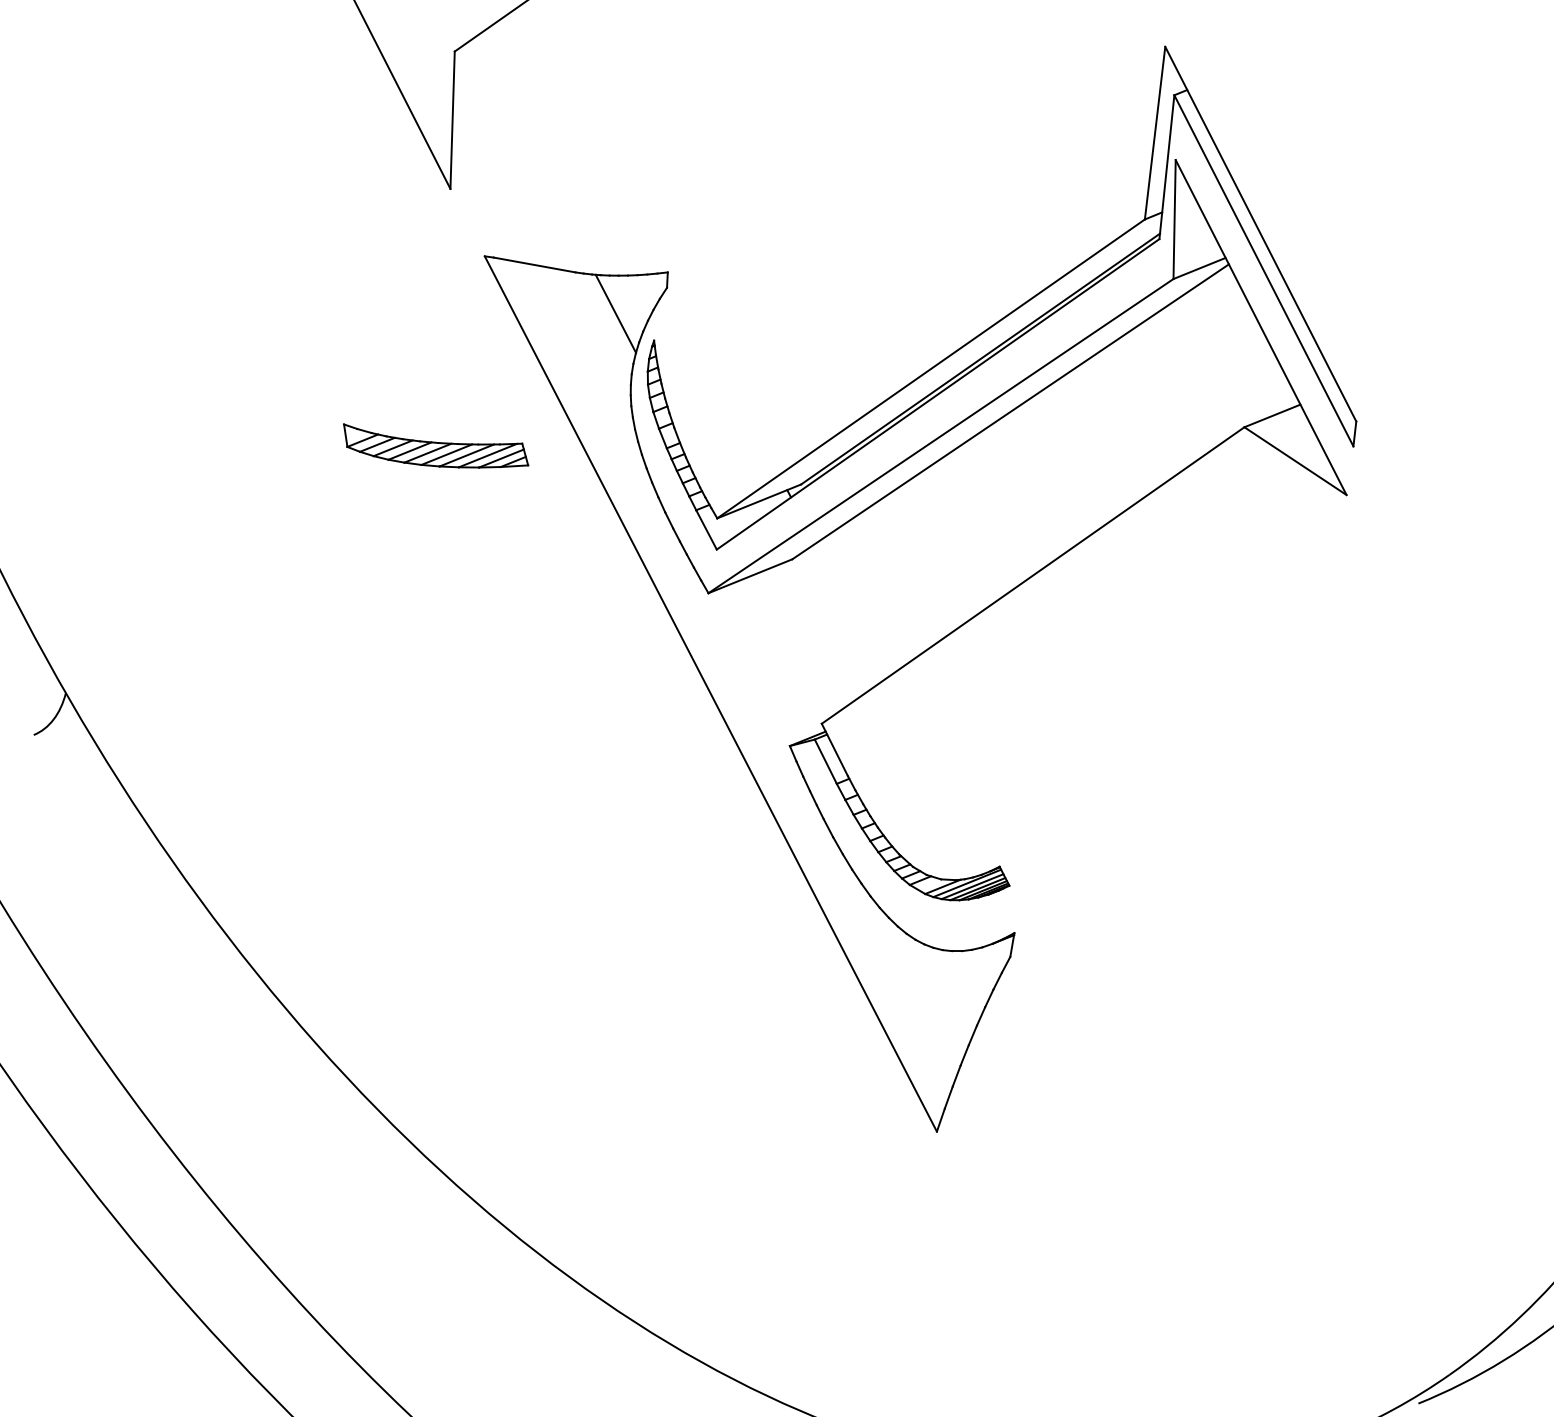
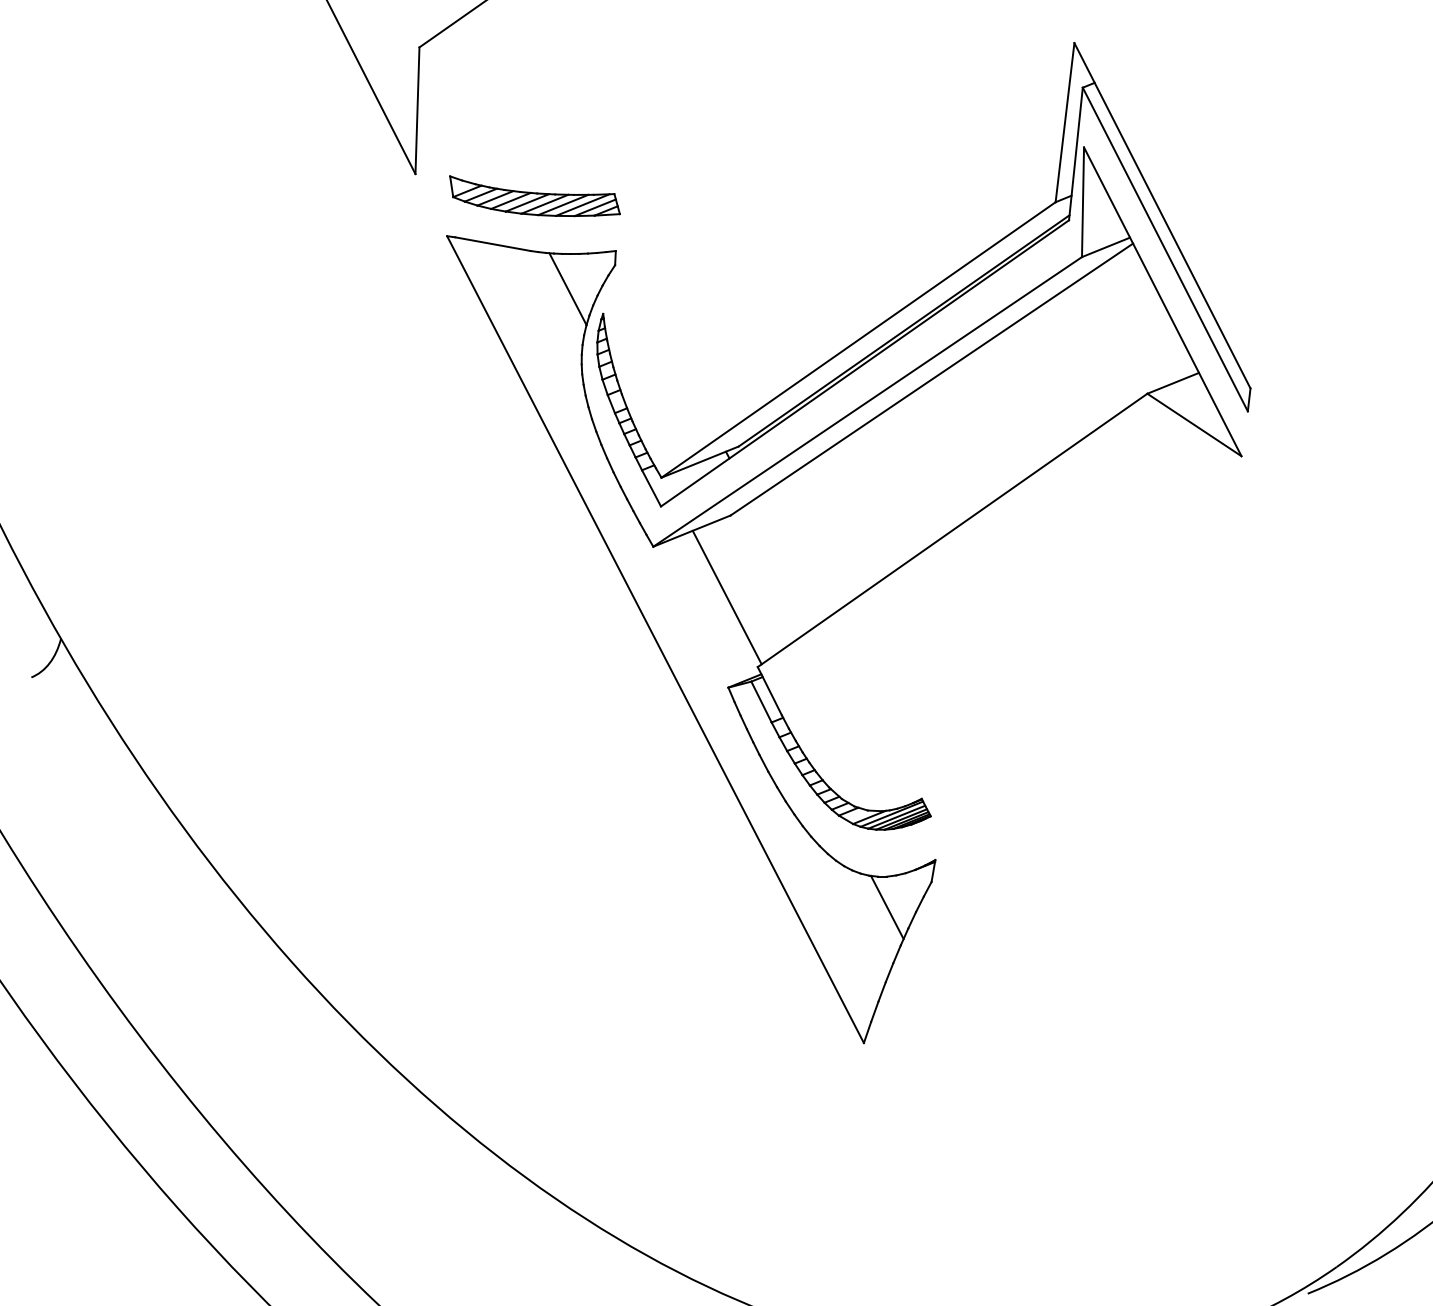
part: (436, 445) -> (535, 195), moved
line: (788, 648) -> (727, 597), added
line: (961, 984) -> (886, 907), added

